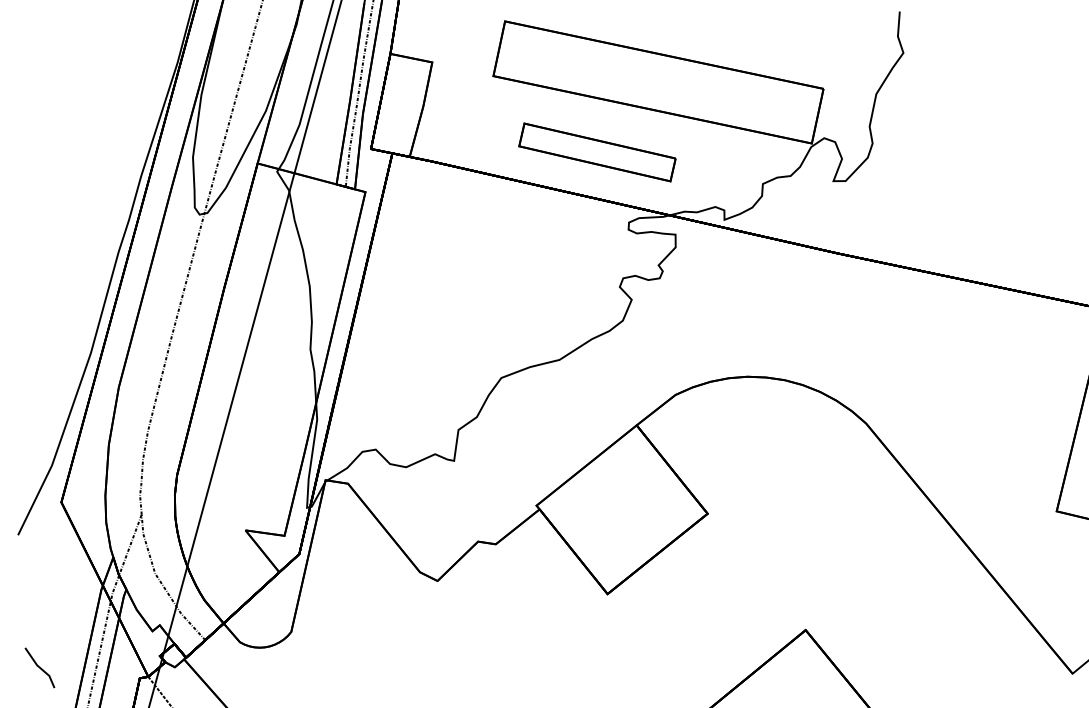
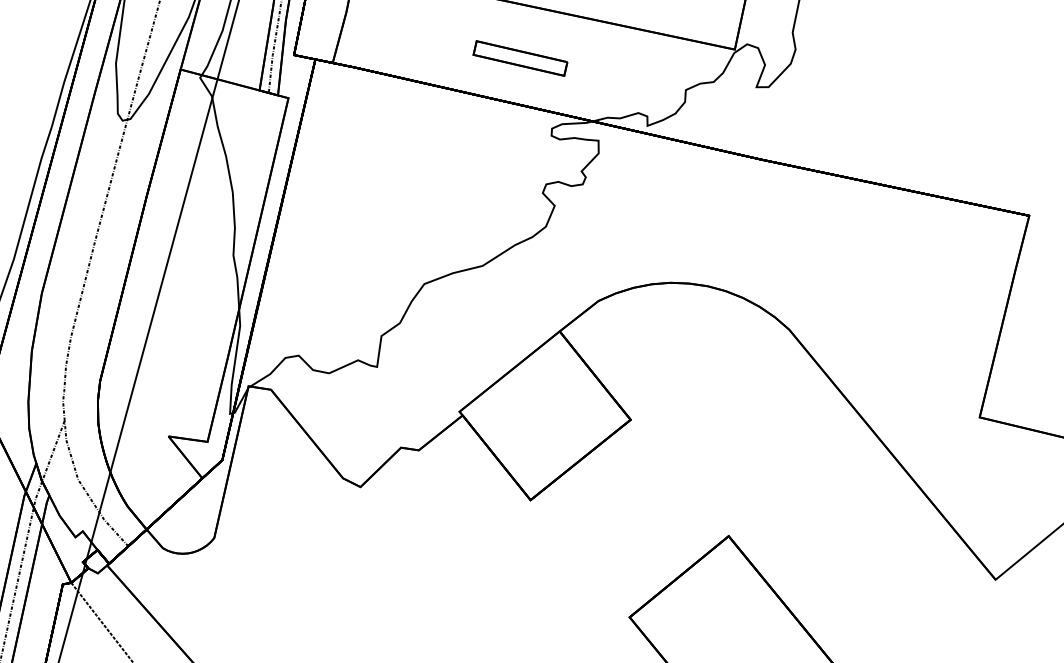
part: (597, 152) -> (520, 58), size x0.6

